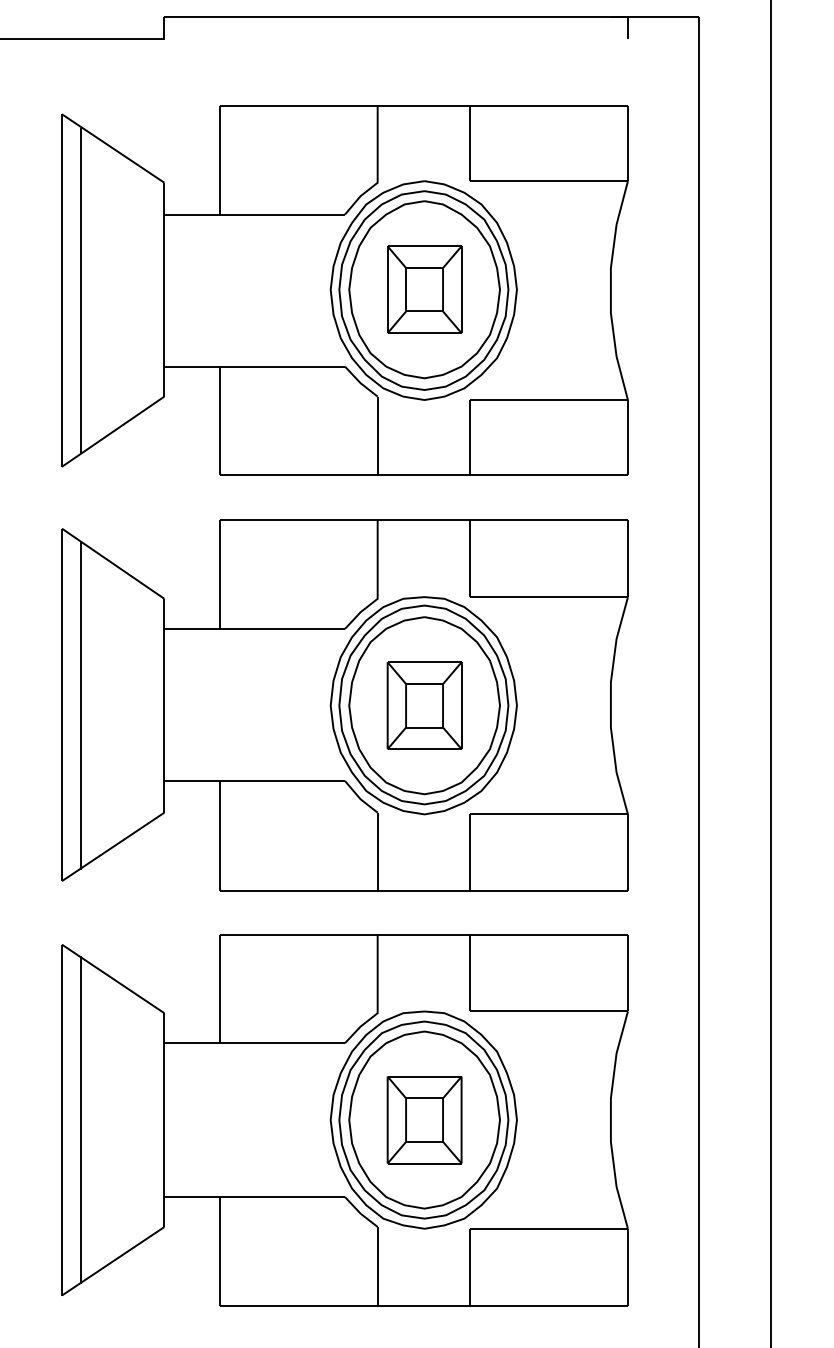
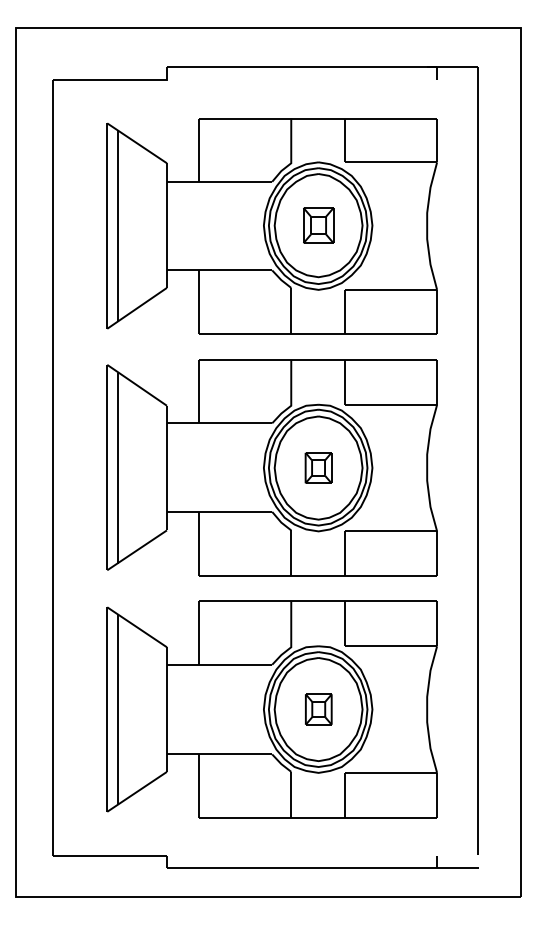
part: (424, 289) -> (318, 225), size x0.7
part: (424, 704) -> (318, 467), size x0.6
part: (424, 1119) -> (318, 709), size x0.6

